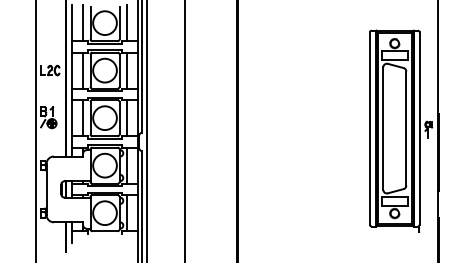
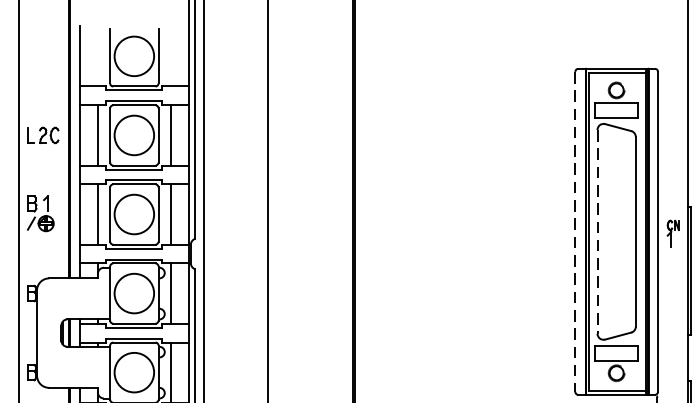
line: (83, 23) -> (98, 56), removed
line: (126, 23) -> (170, 56), removed
line: (369, 129) -> (574, 233), solid -> dashed
line: (383, 129) -> (597, 233), solid -> dashed

